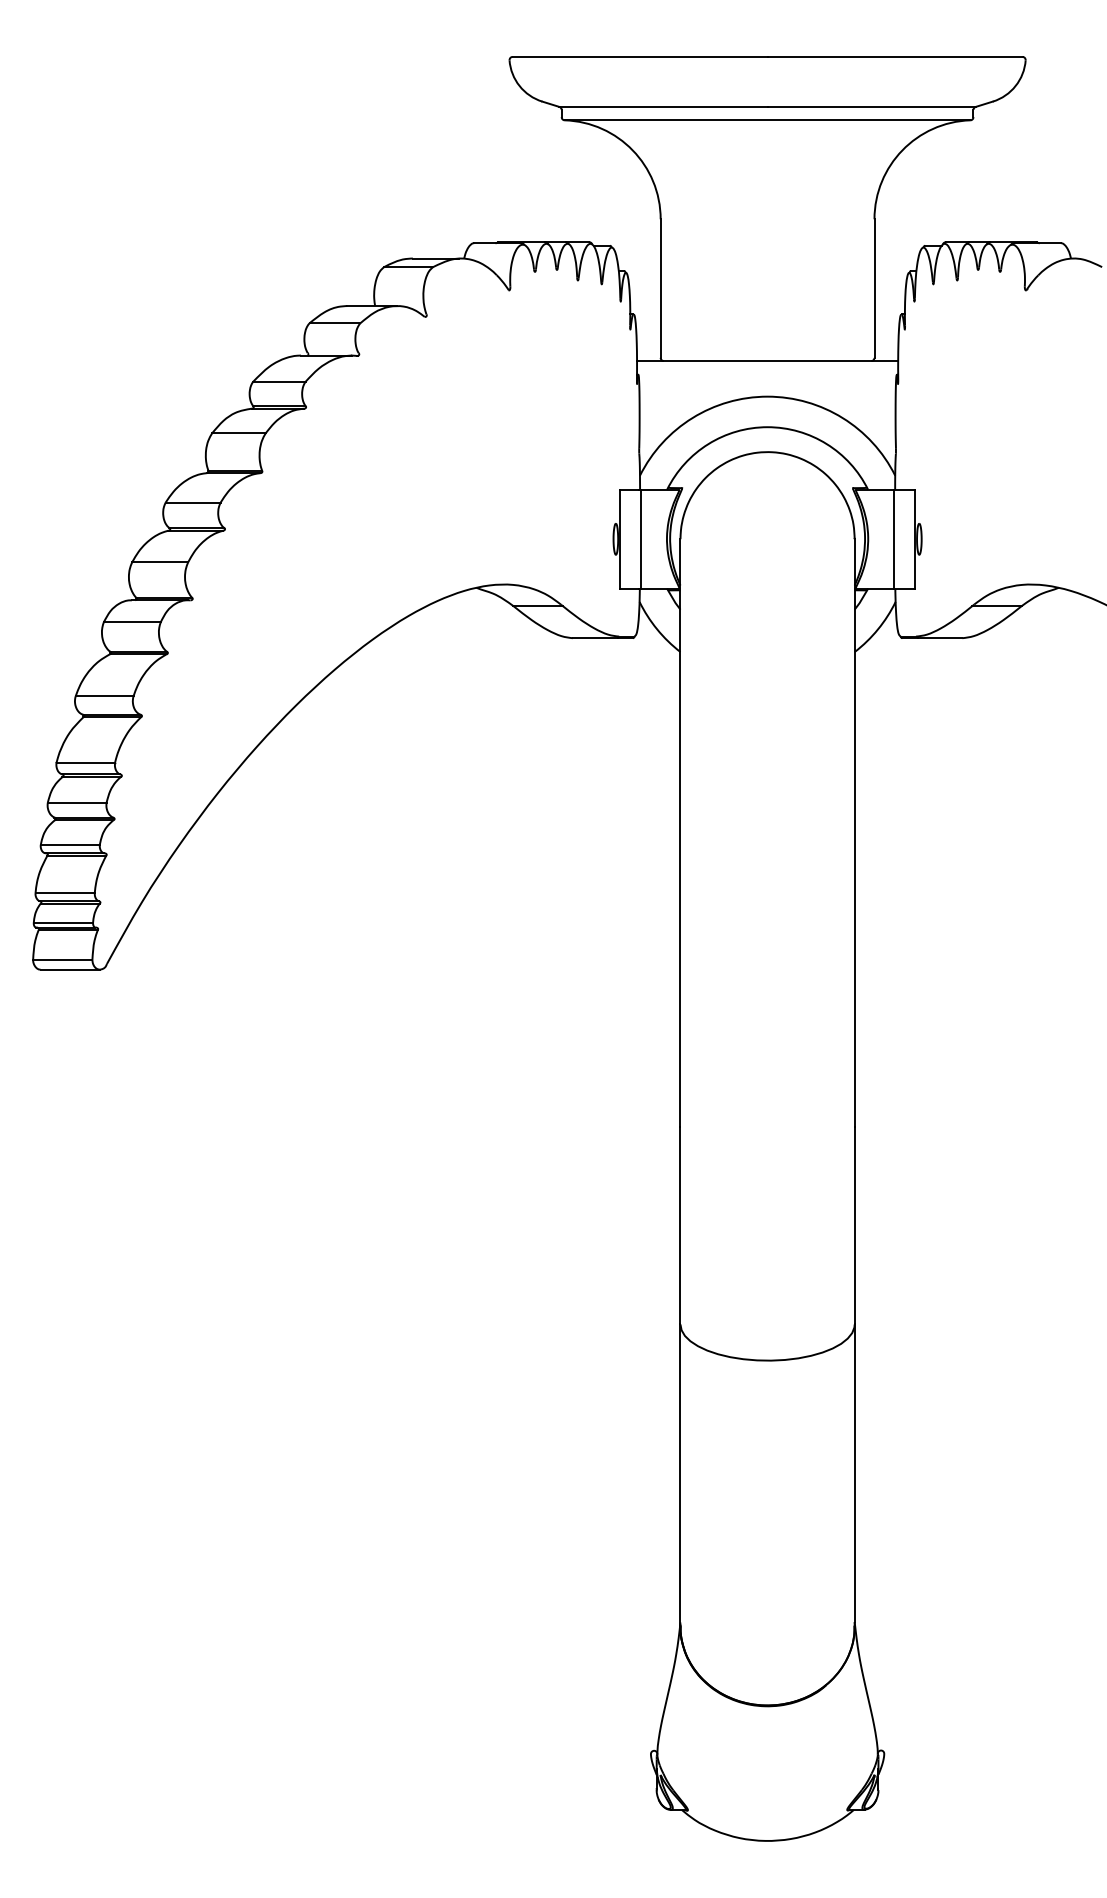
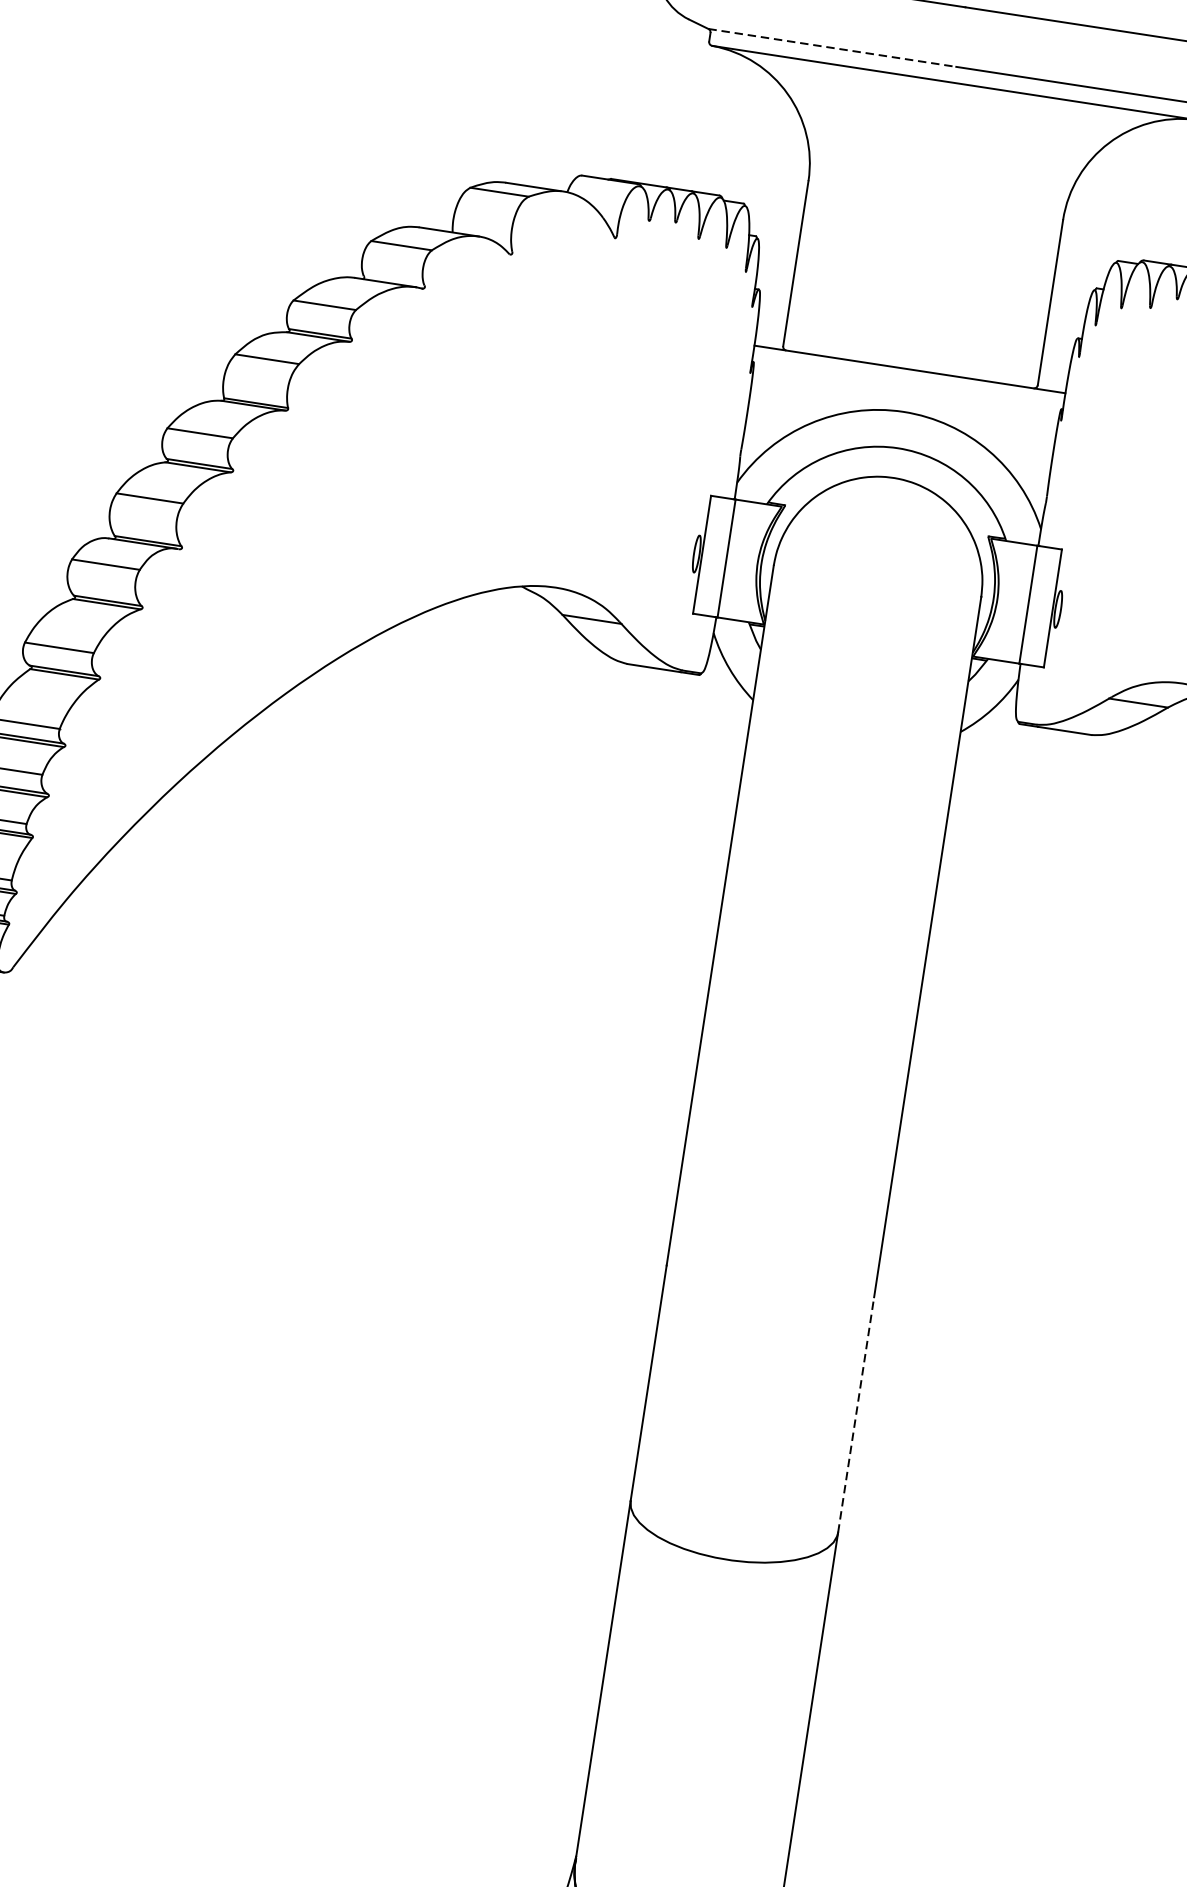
line: (664, 106) -> (833, 47), solid -> dashed
line: (854, 1225) -> (855, 1414), solid -> dashed

